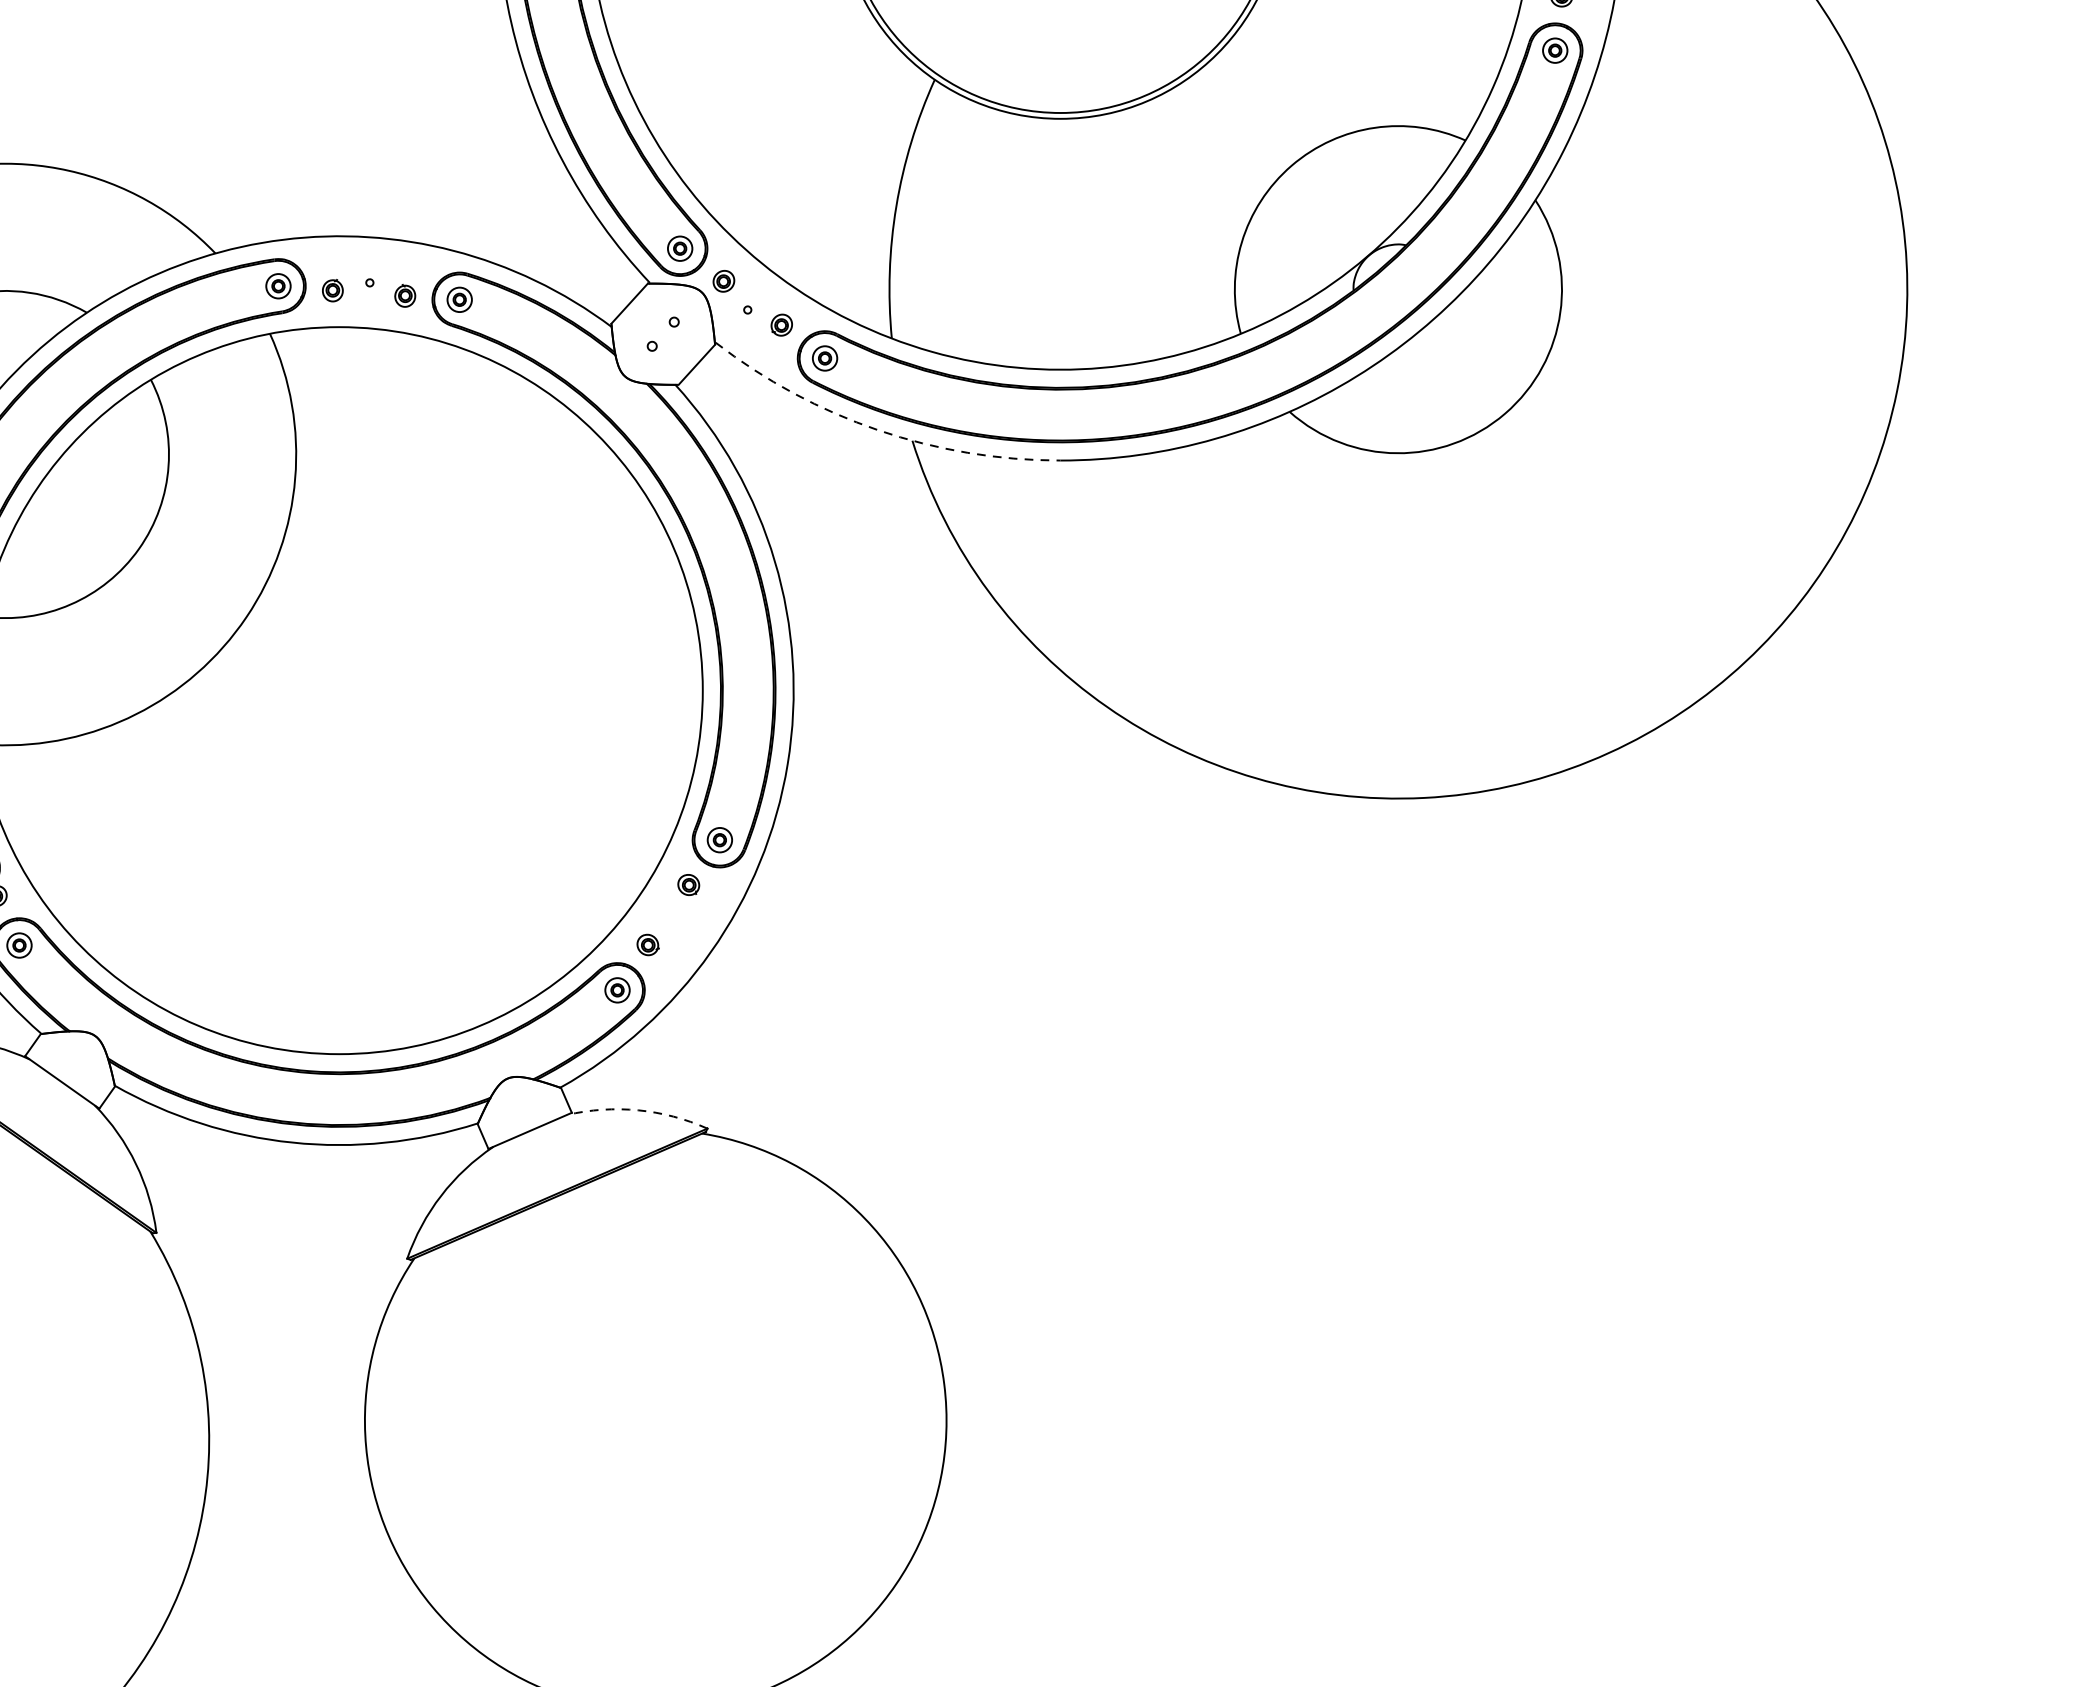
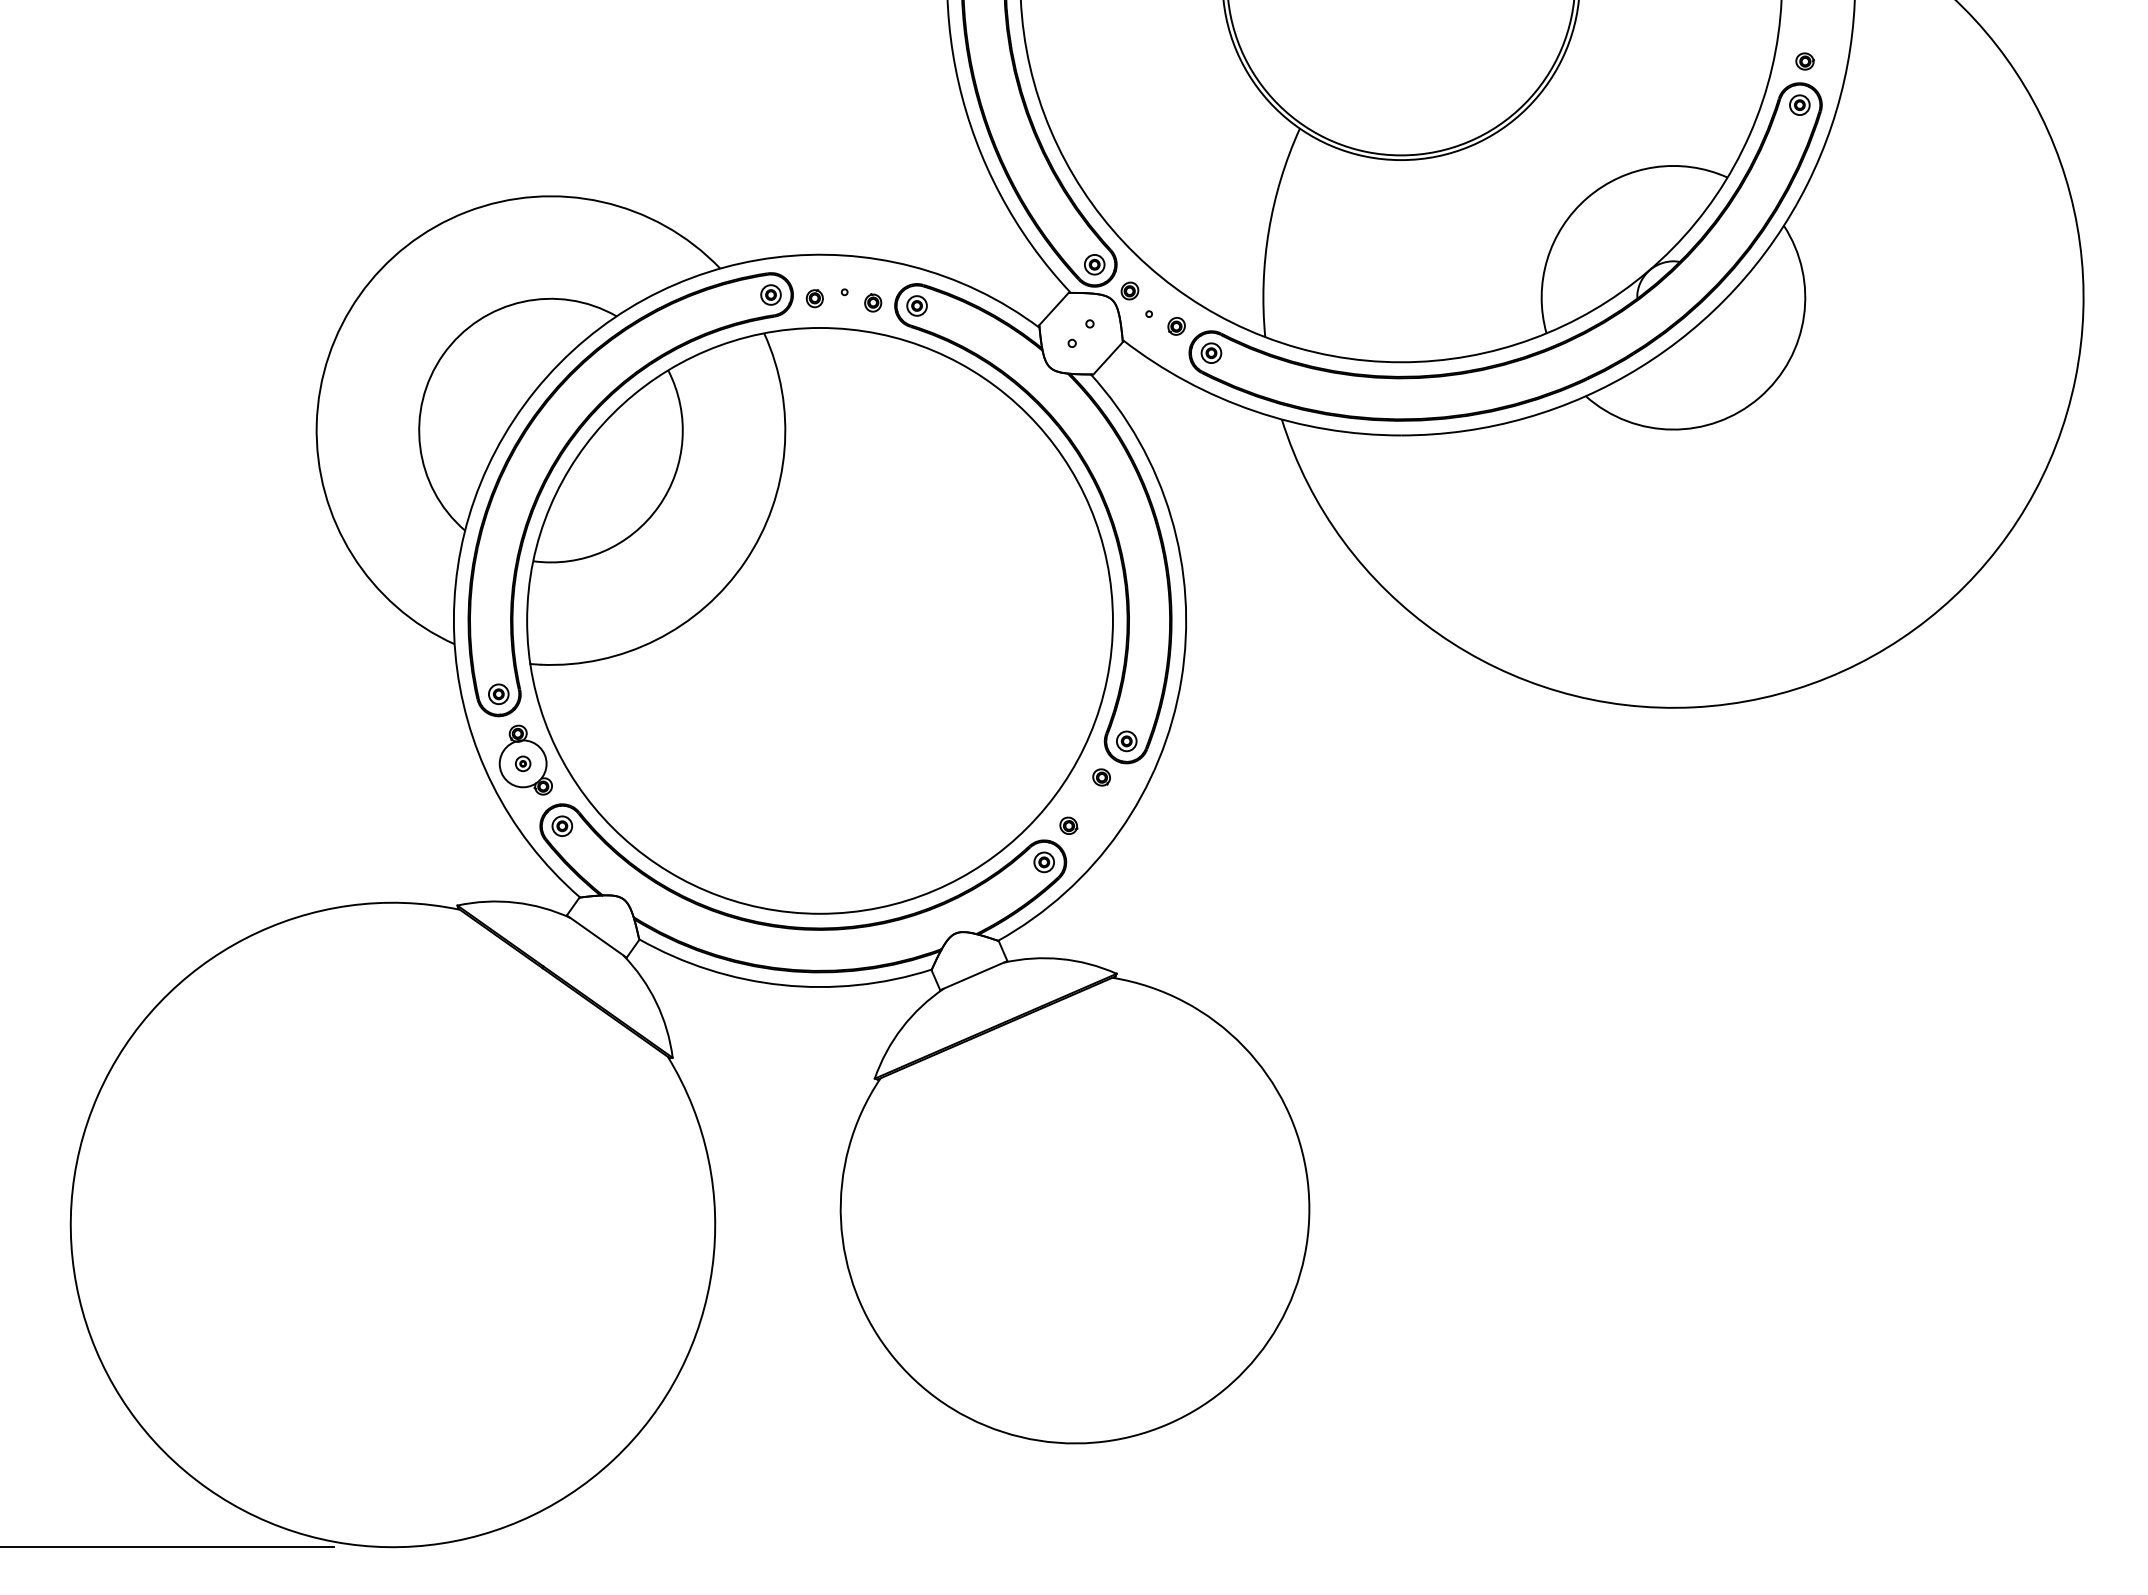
arc: (878, 430) -> (1254, 411), dashed -> solid
arc: (637, 1110) -> (1060, 959), dashed -> solid

